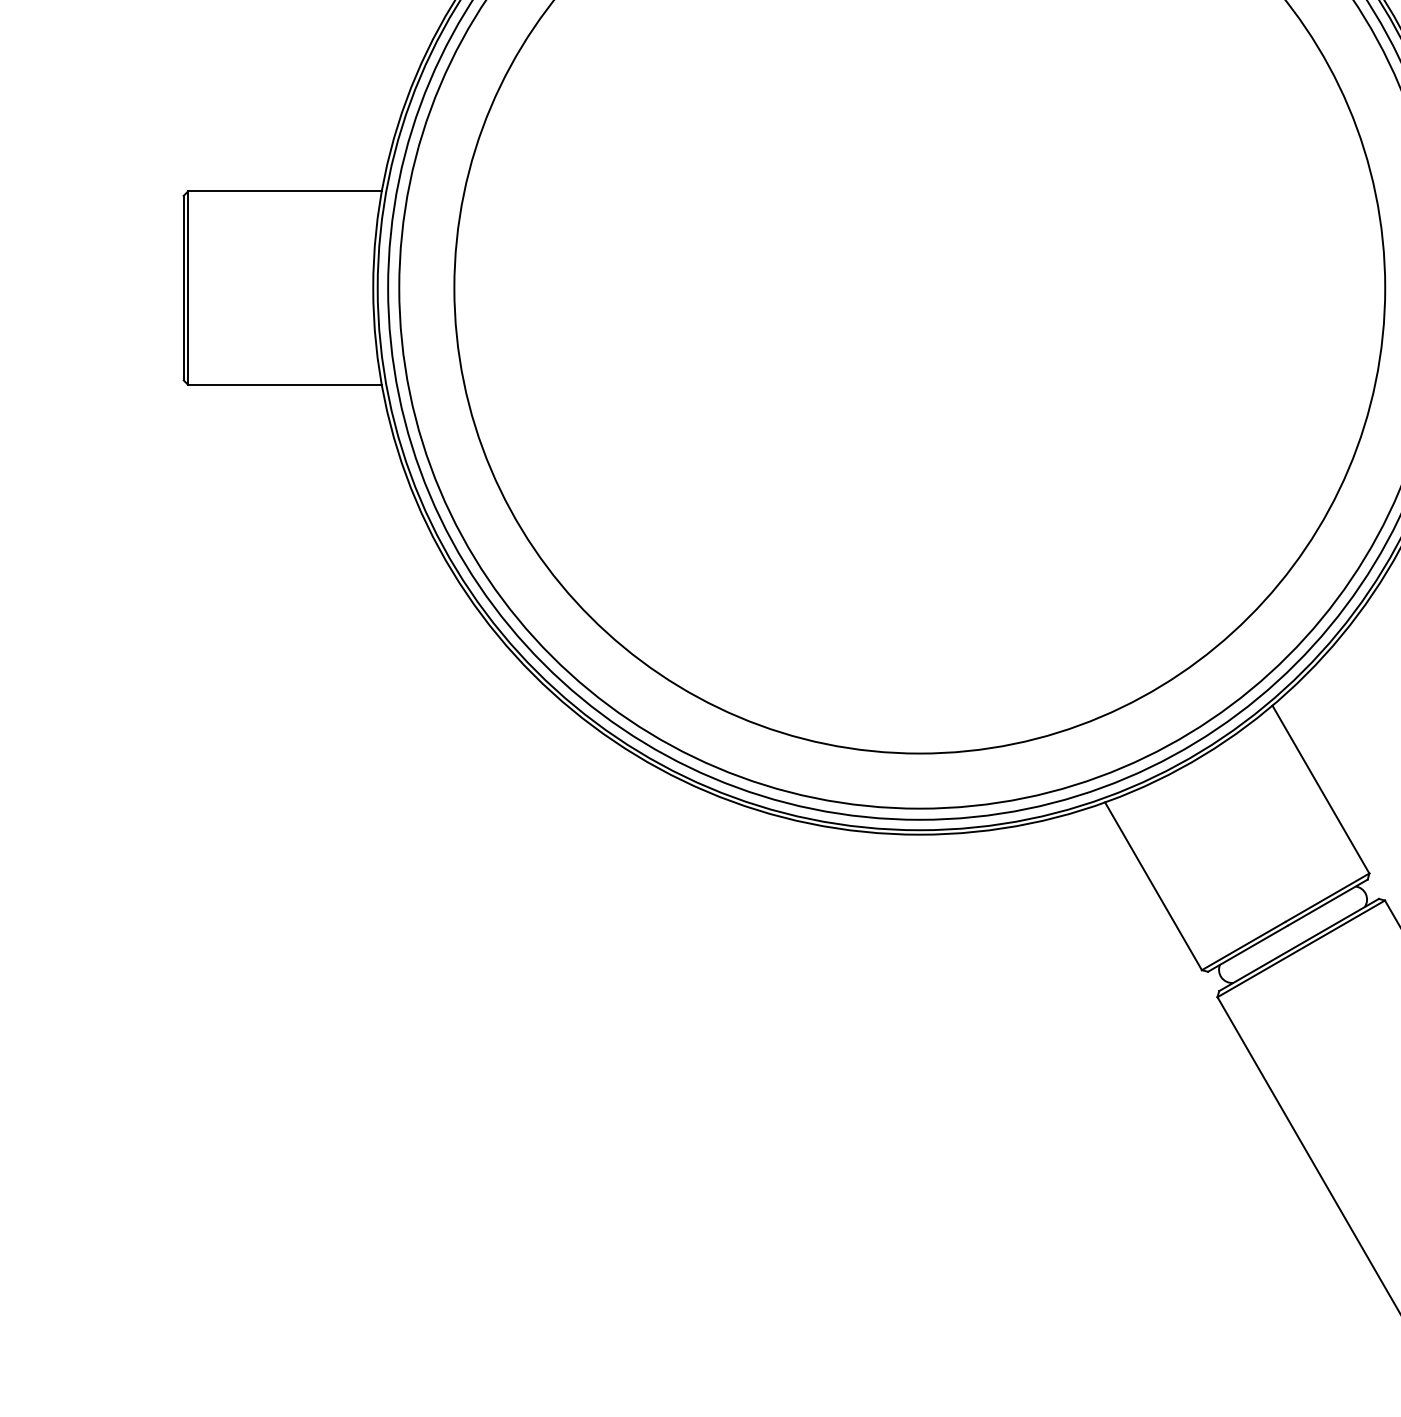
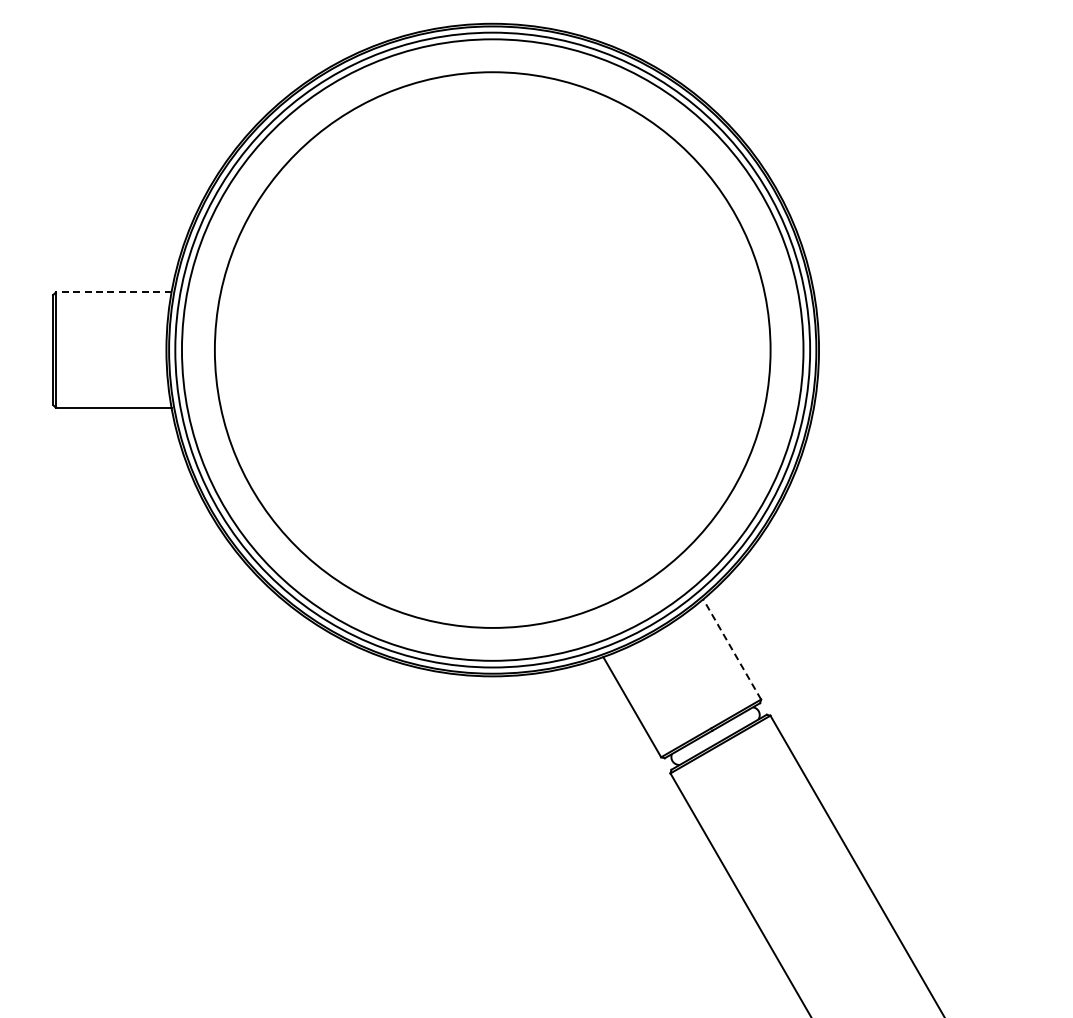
line: (284, 191) -> (113, 292), solid -> dashed
line: (1321, 789) -> (732, 649), solid -> dashed

